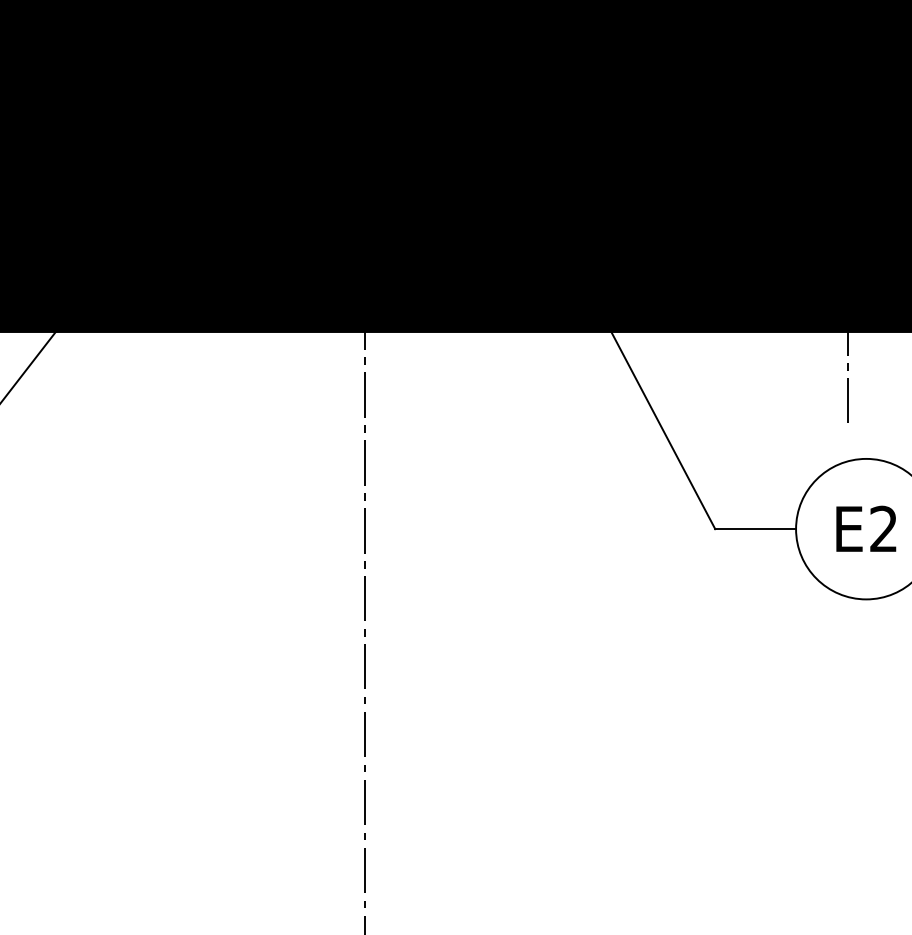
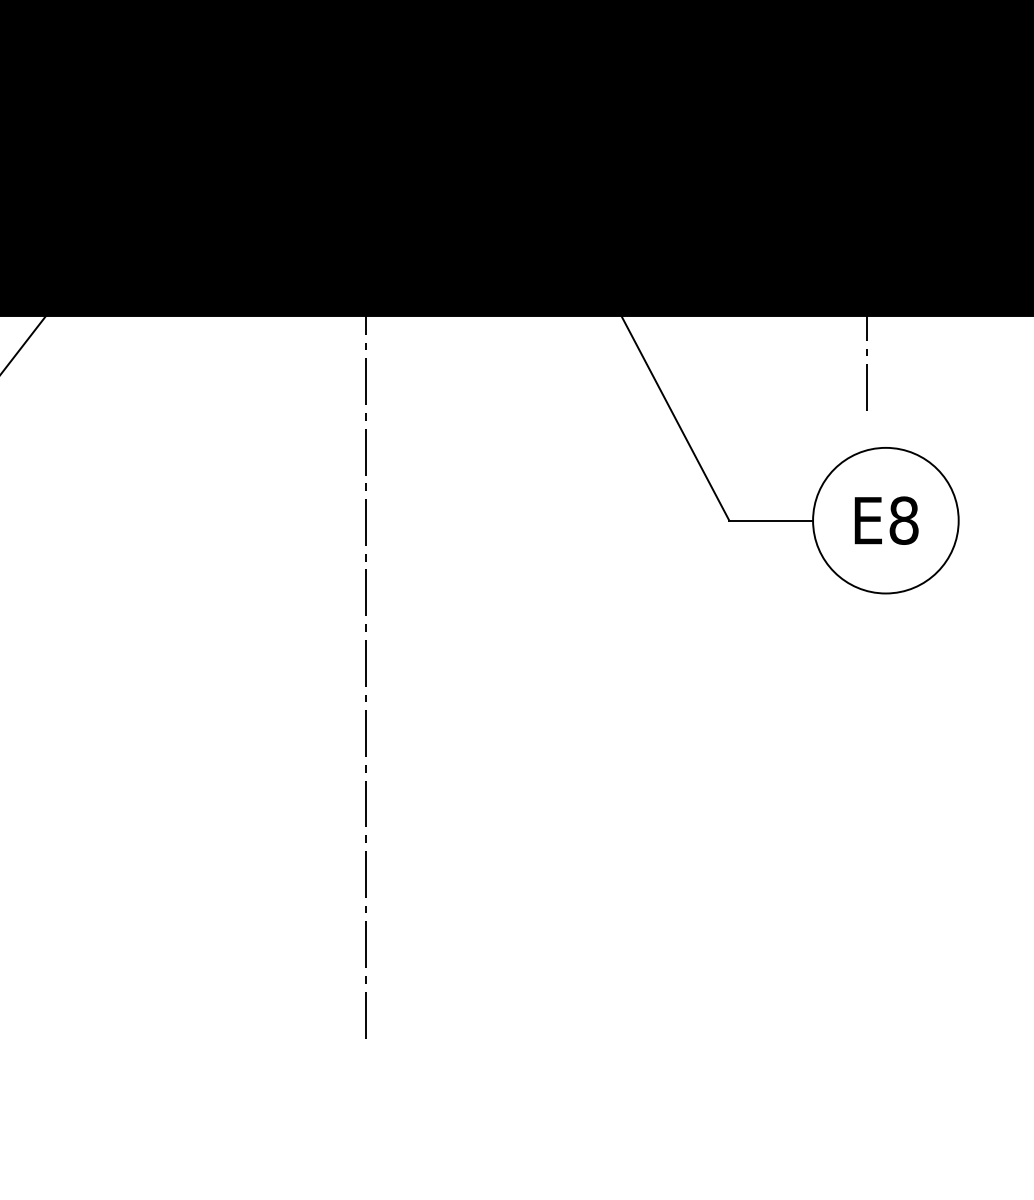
text: (883, 528) -> (903, 520), E2 -> E8

